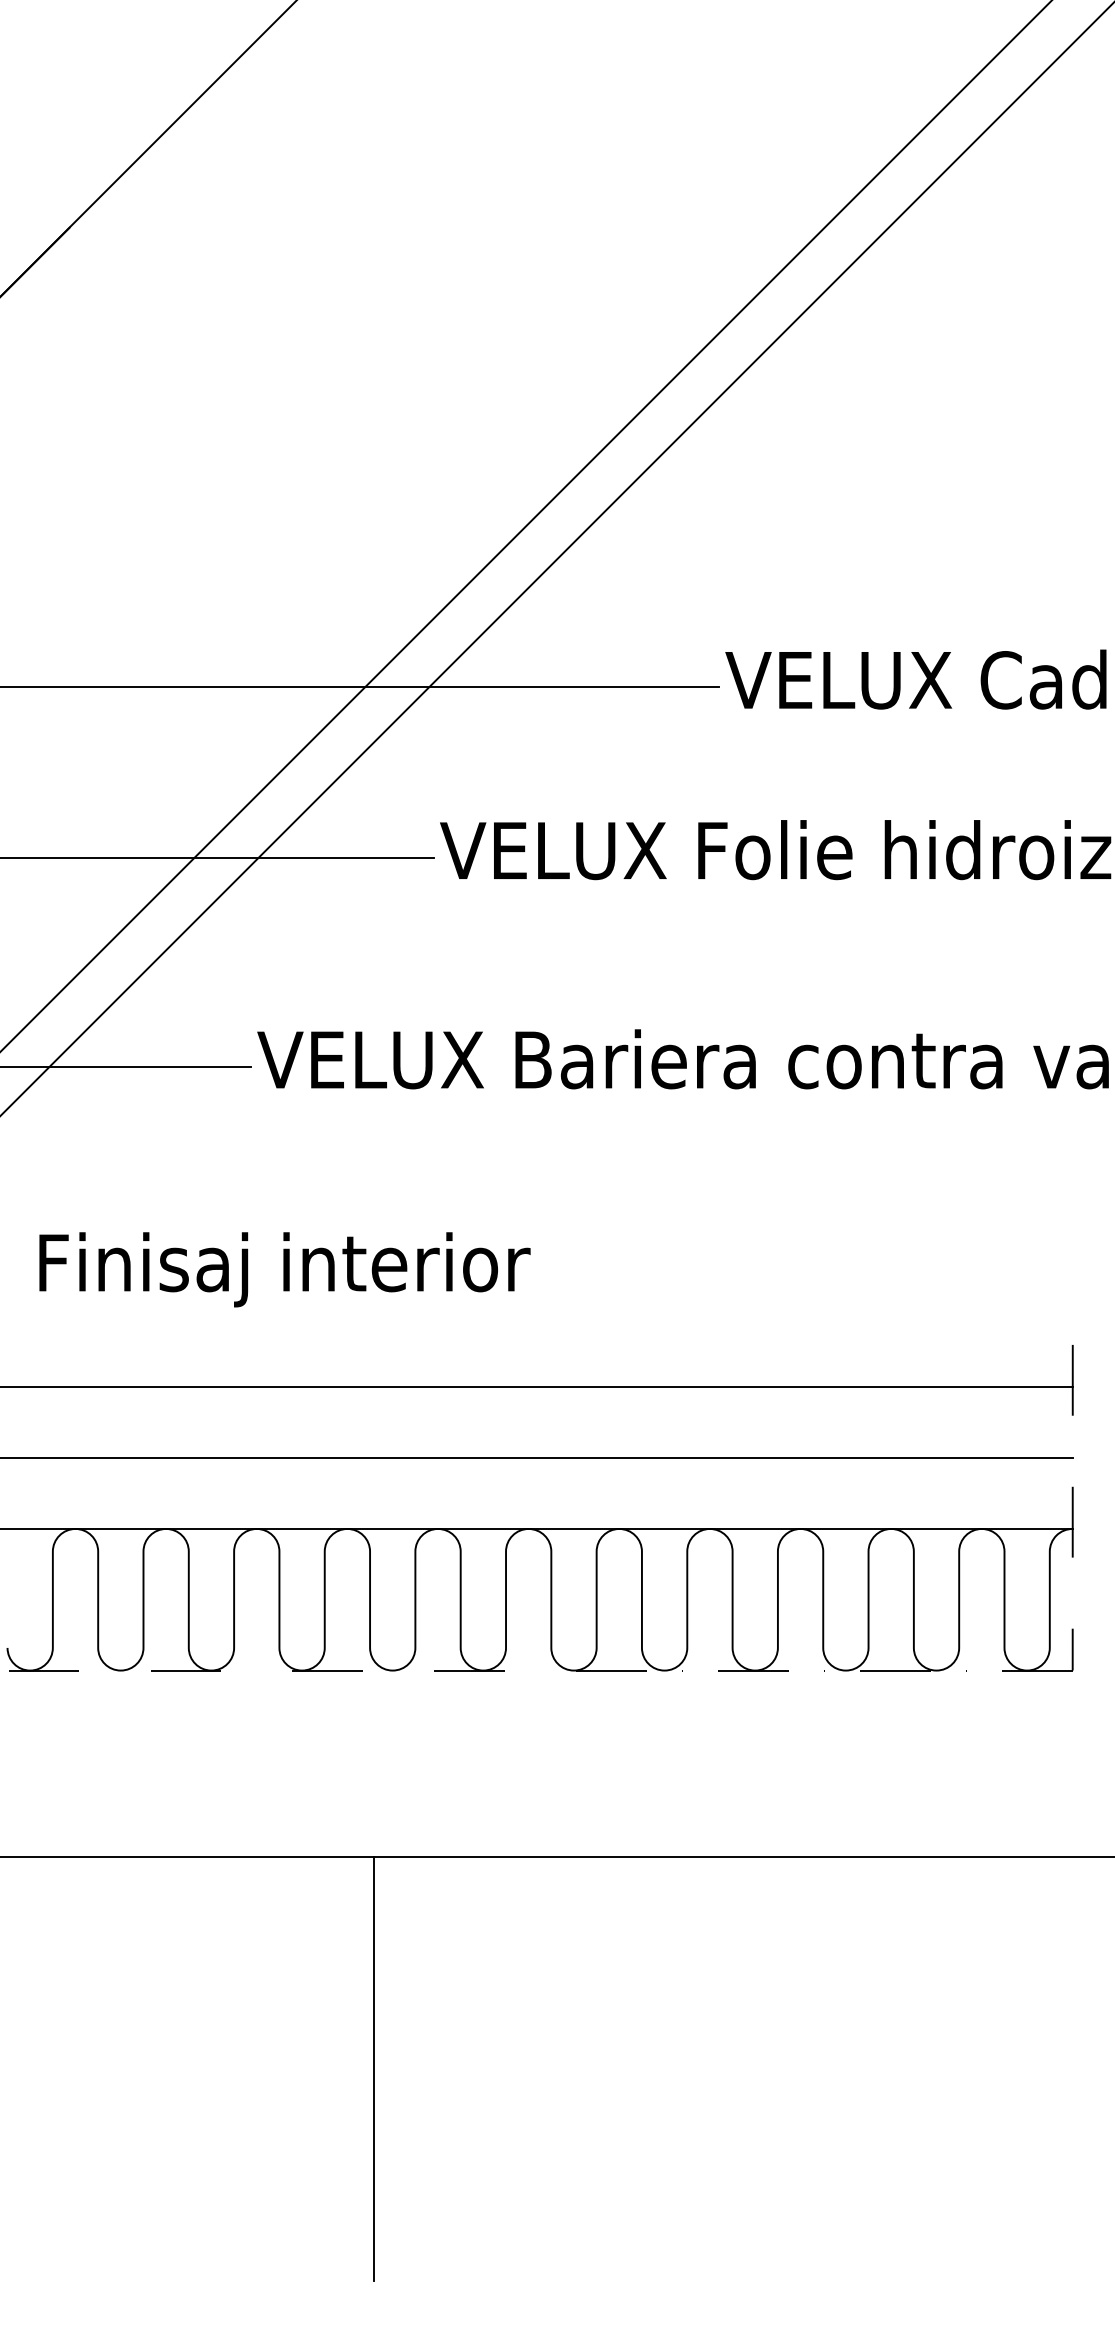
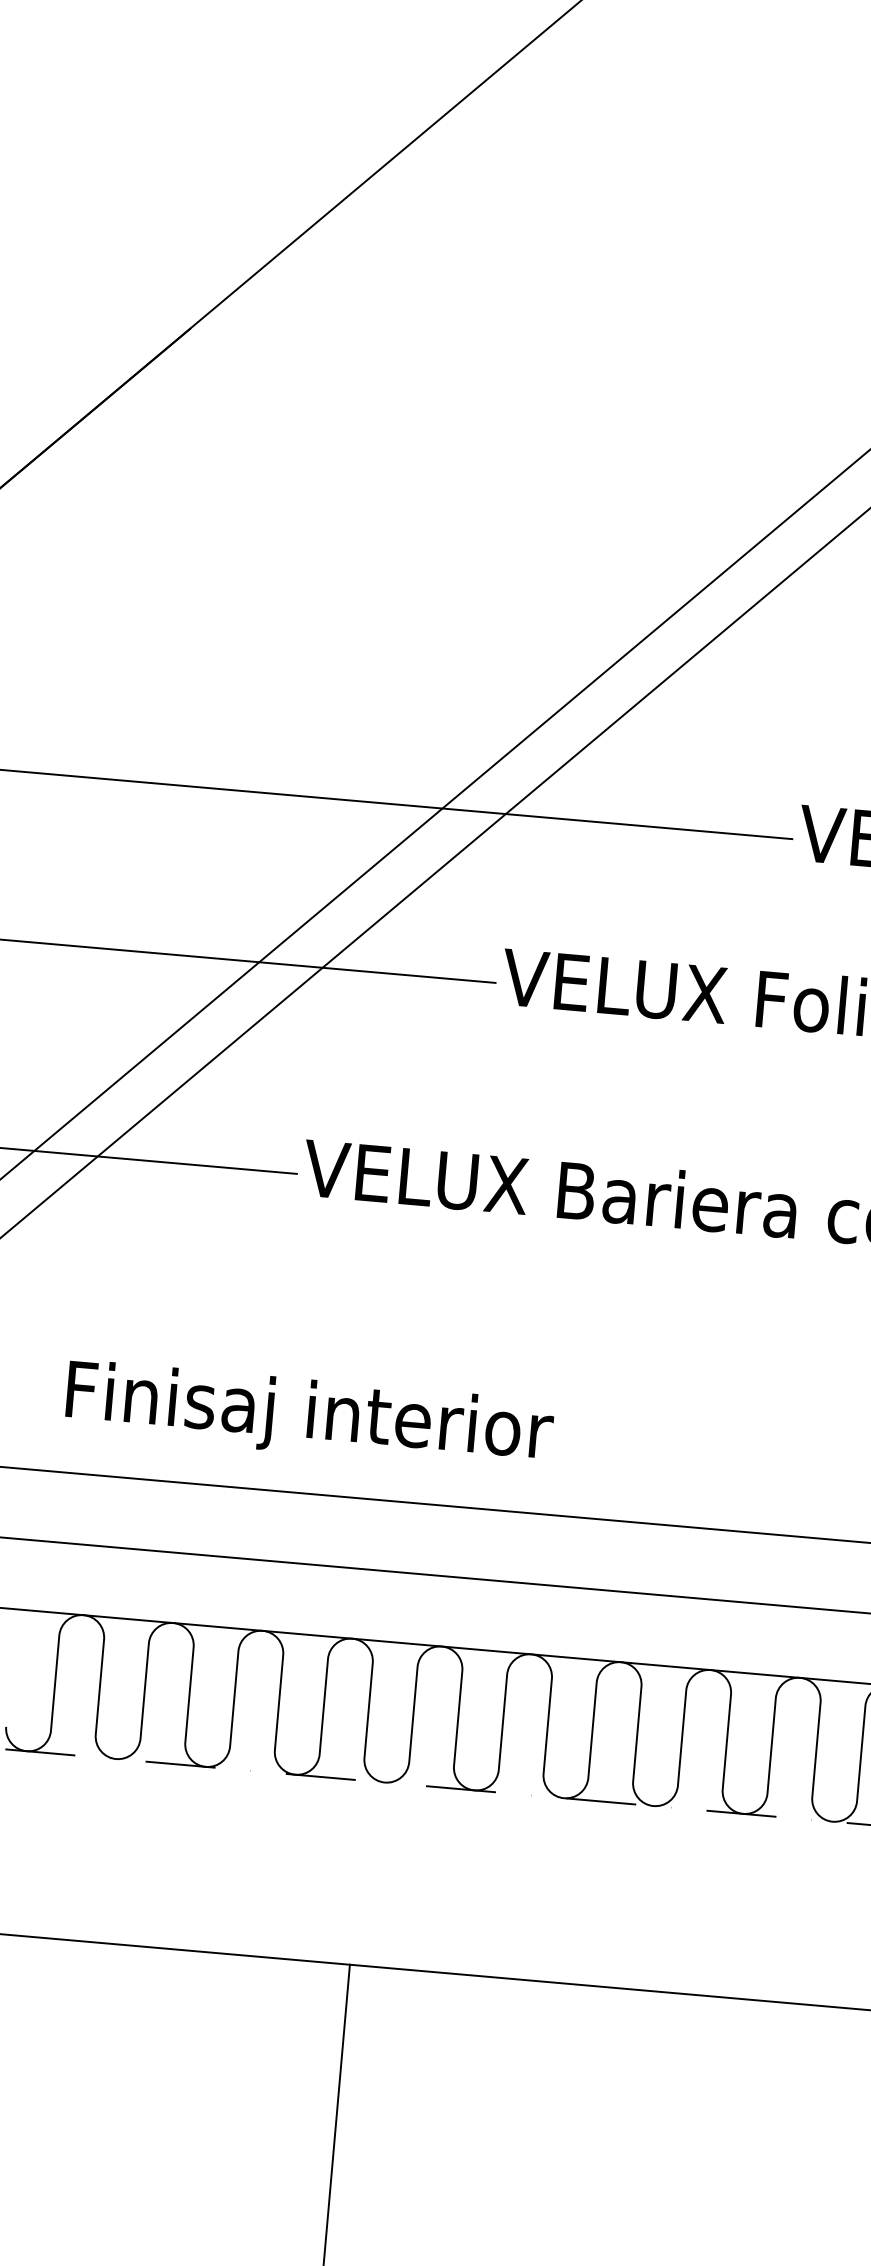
text: (284, 1269) -> (309, 1416), moved

